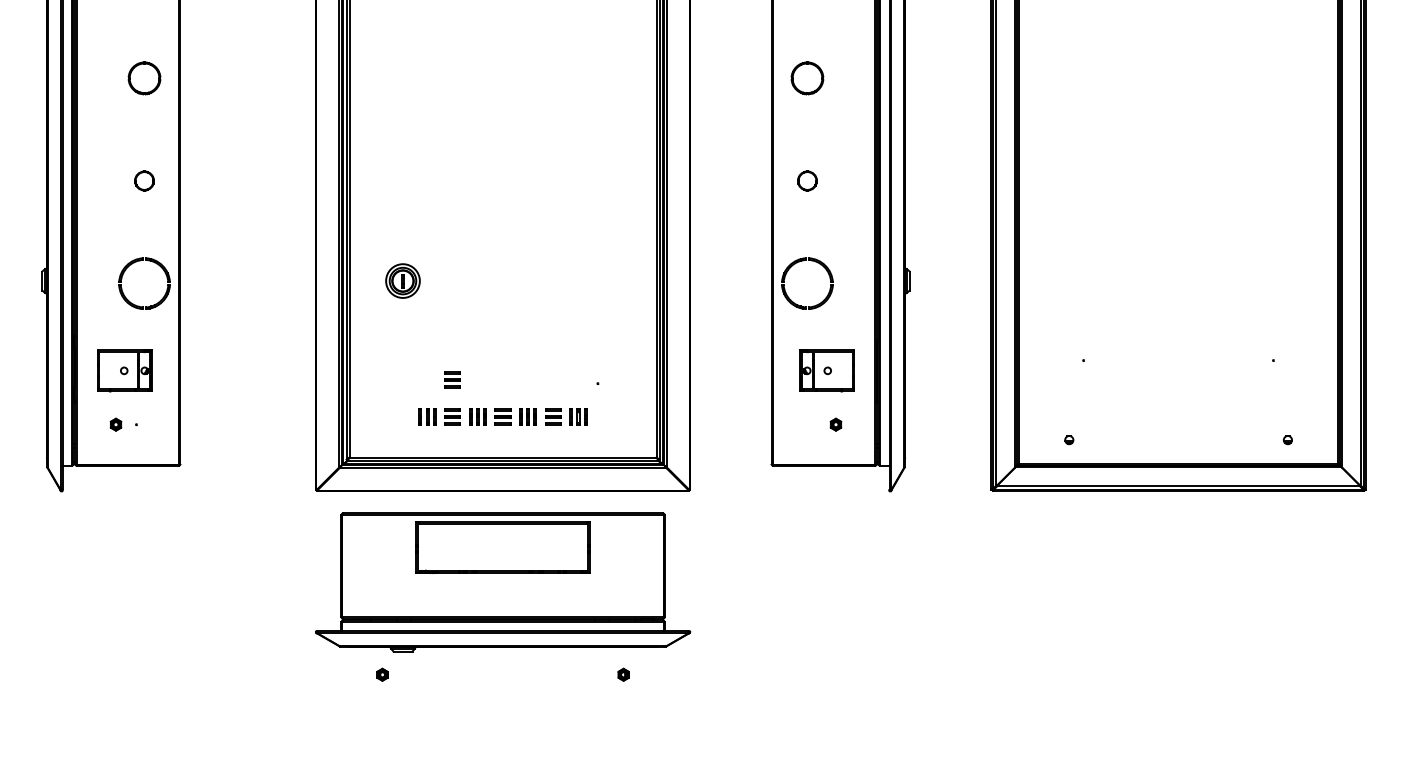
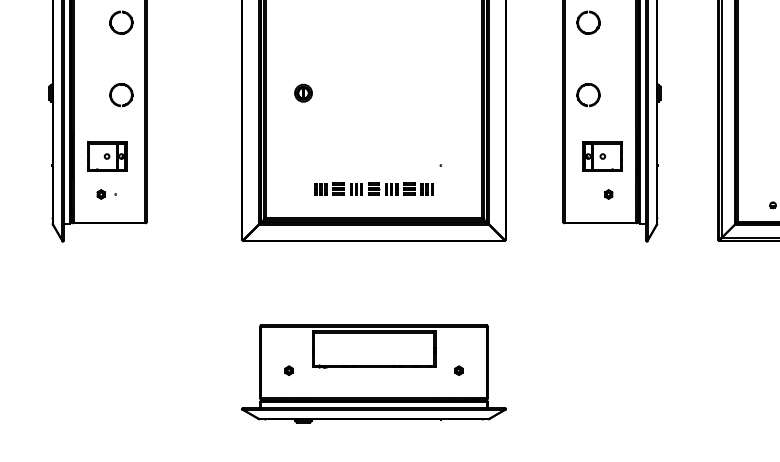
part: (144, 180) -> (121, 22), size x1.67
part: (807, 180) -> (588, 22), size x1.67
part: (402, 280) -> (303, 92), size x0.71
part: (144, 283) -> (121, 94), size x0.62
part: (807, 283) -> (588, 94), size x0.62
part: (452, 379) -> (338, 162), removed
part: (503, 582) -> (374, 374), moved

